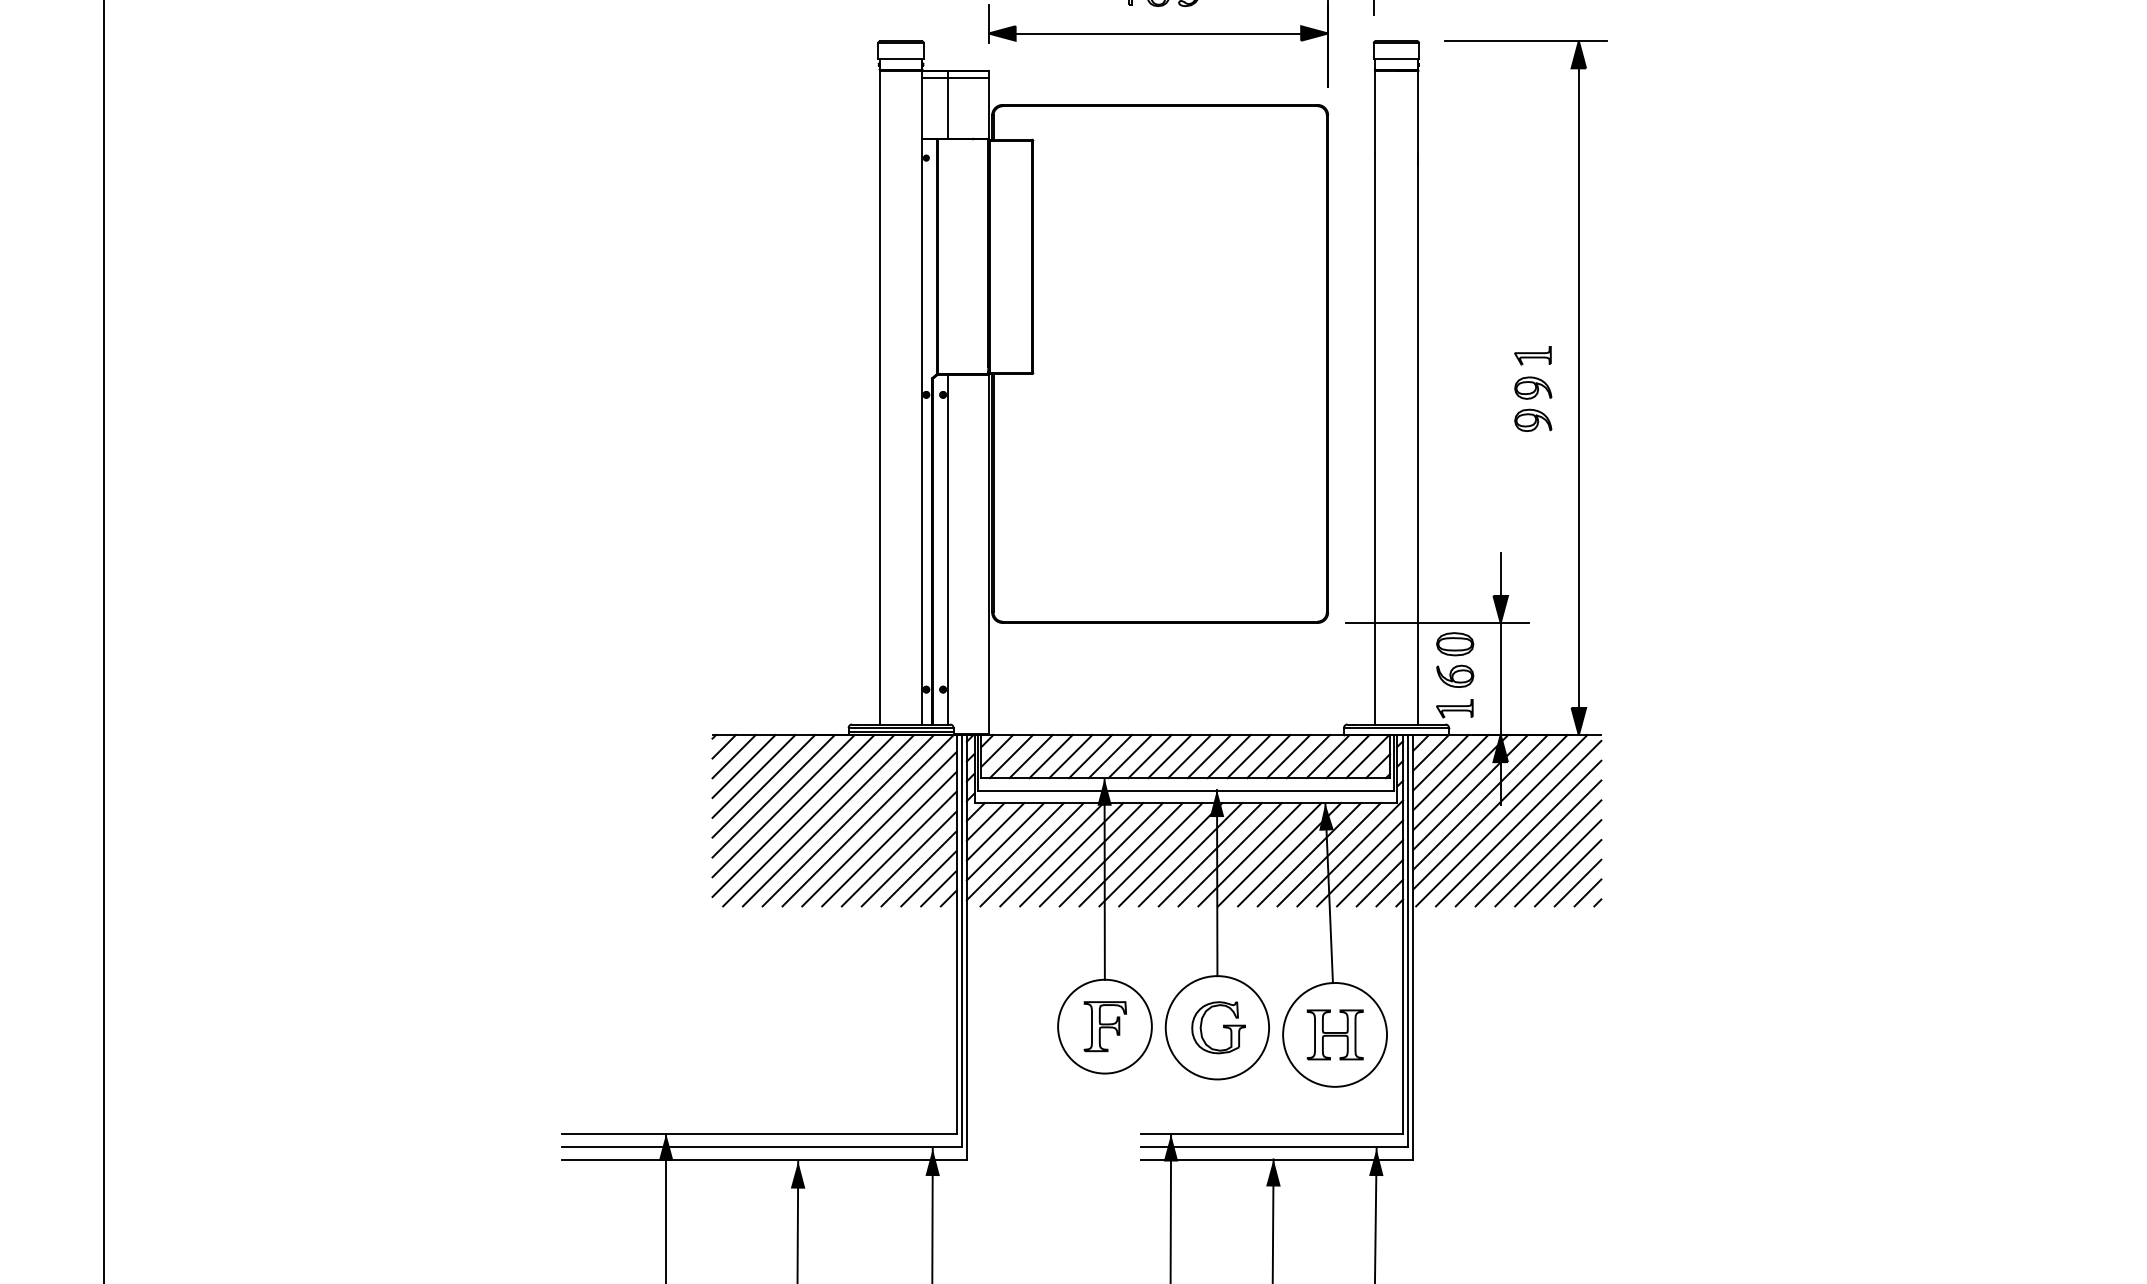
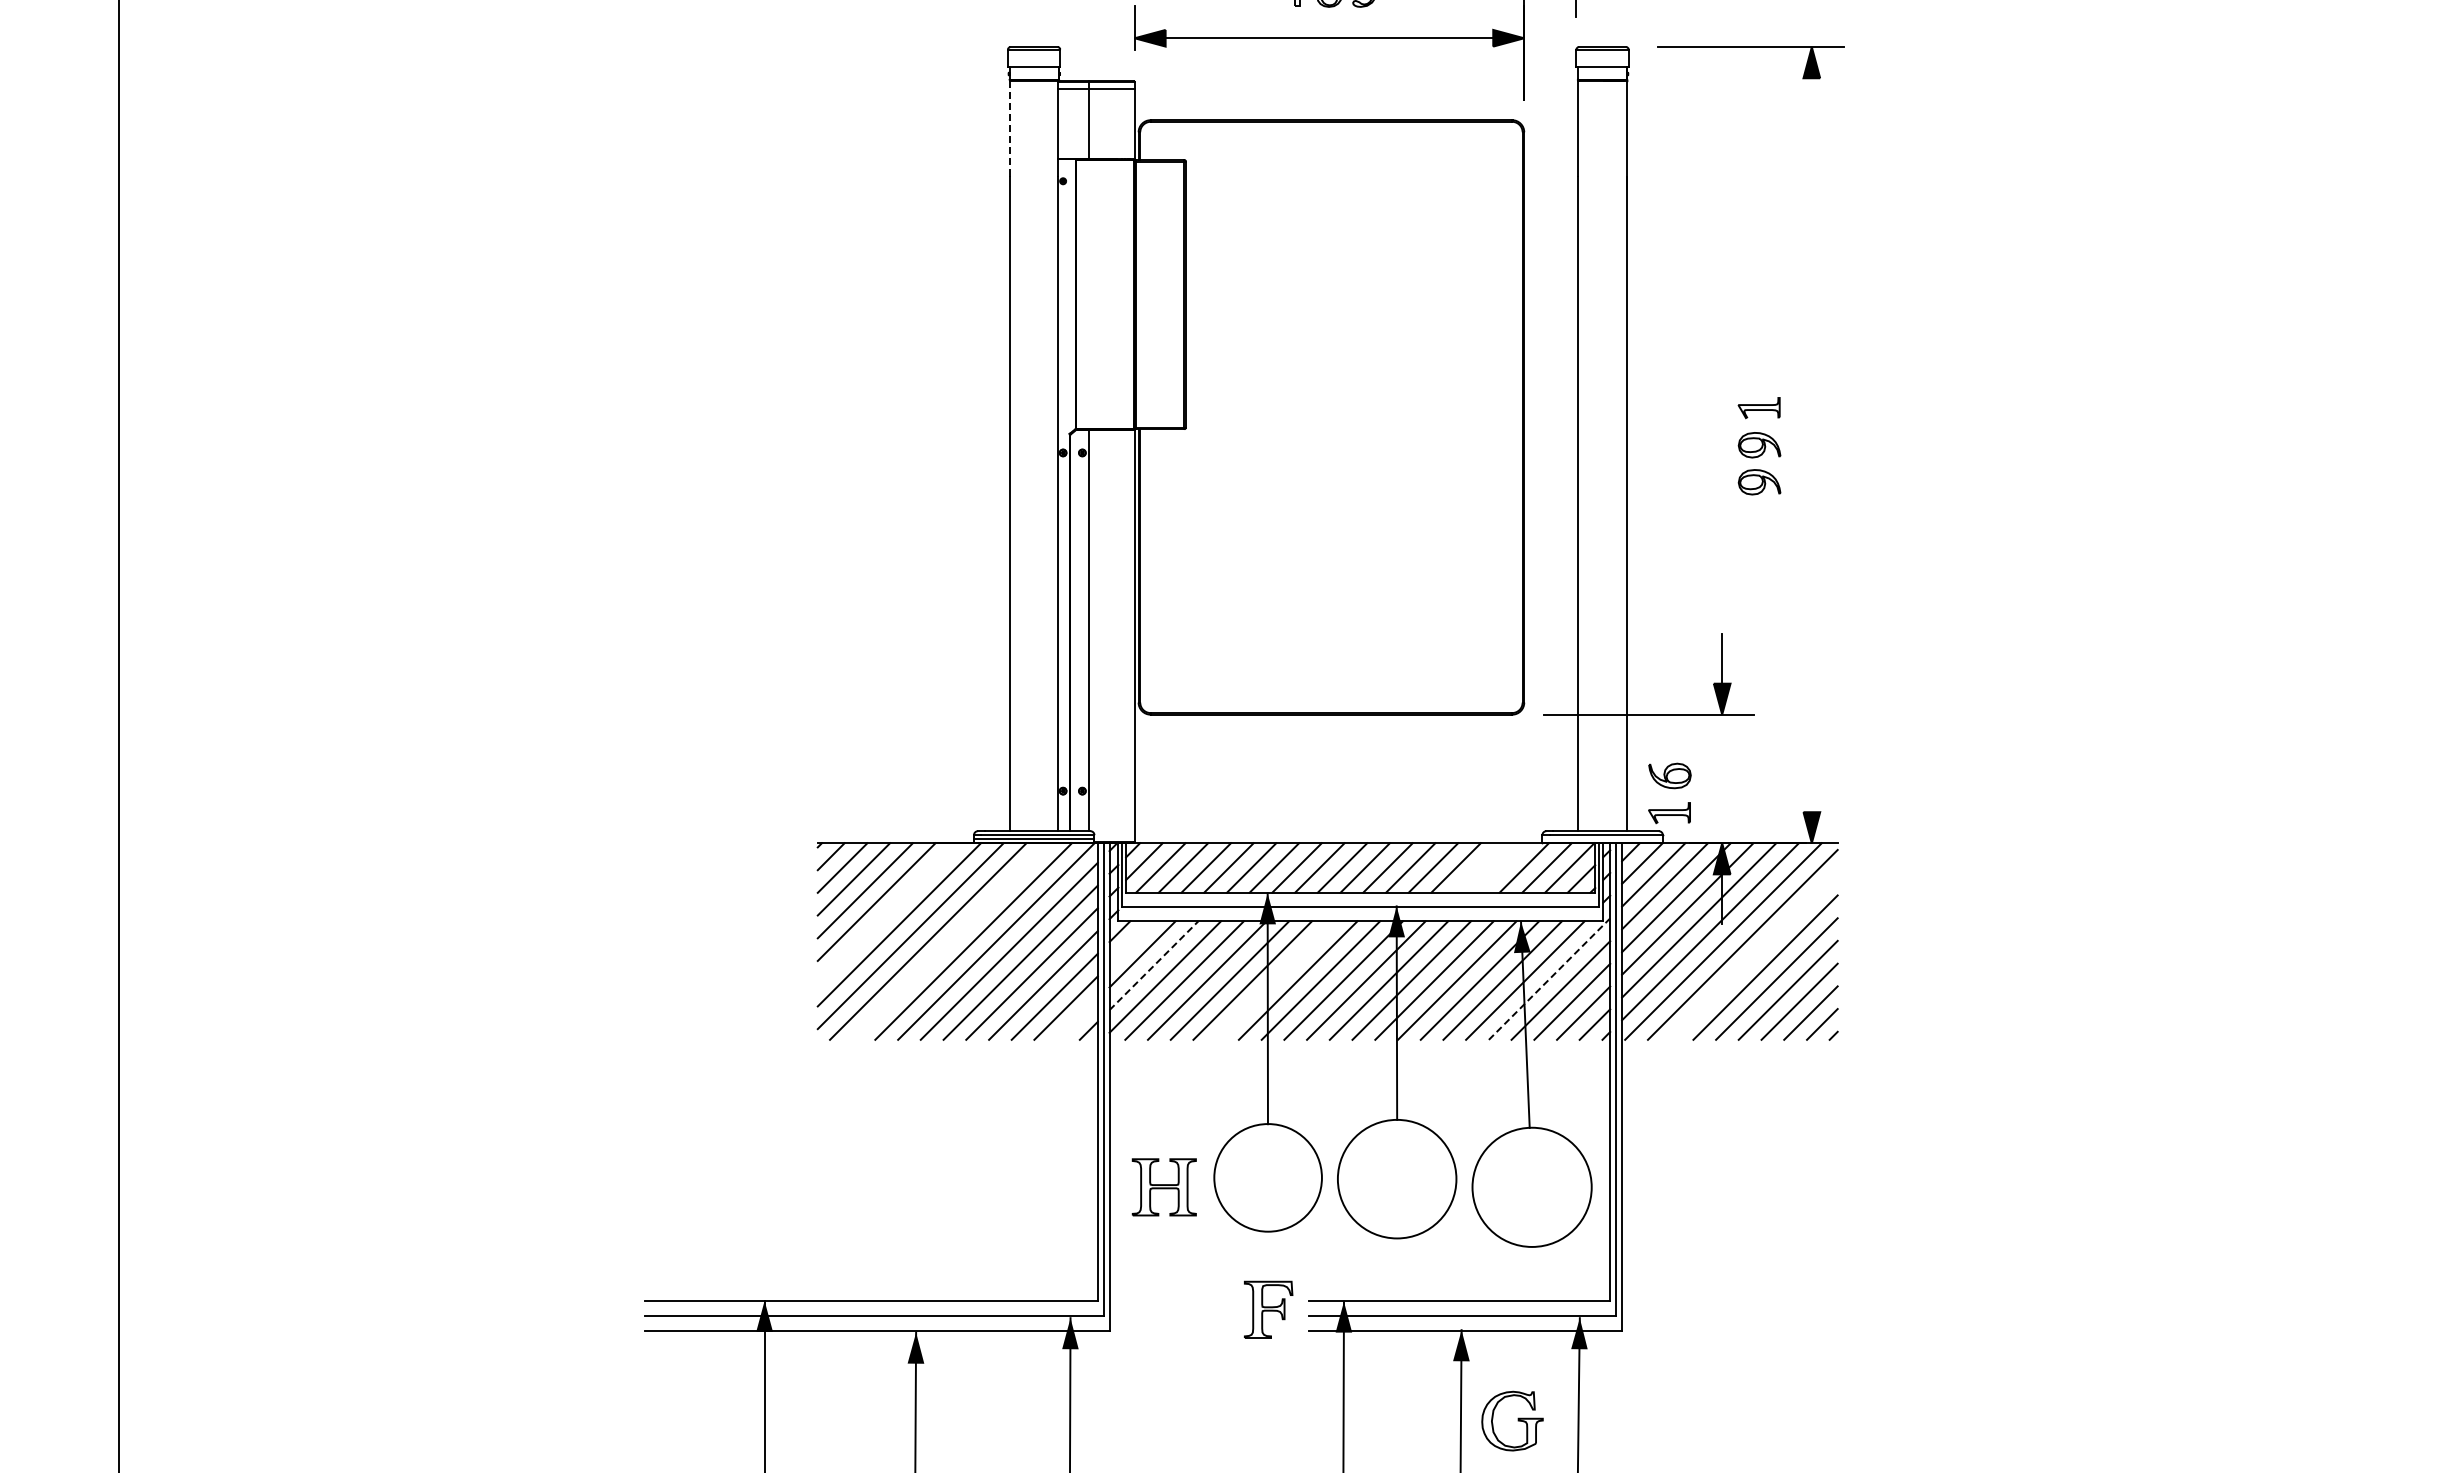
line: (879, 111) -> (1009, 127), solid -> dashed
line: (1578, 388) -> (1811, 445), removed
part: (1454, 643) -> (1669, 738), removed
line: (1500, 678) -> (1722, 778), removed
line: (1288, 756) -> (1478, 867), removed
line: (1308, 756) -> (1501, 867), removed
line: (773, 796) -> (887, 913), removed
line: (828, 820) -> (950, 941), removed
line: (985, 821) -> (1130, 942), removed
line: (1527, 832) -> (1753, 955), removed
line: (1005, 841) -> (1153, 965), solid -> dashed
line: (1350, 853) -> (1549, 979), solid -> dashed
line: (1111, 854) -> (1275, 980), removed
line: (938, 888) -> (1077, 1019), removed
part: (1105, 1026) -> (1268, 1309), moved
part: (1218, 1027) -> (1512, 1420), moved
part: (1334, 1035) -> (1163, 1187), moved

